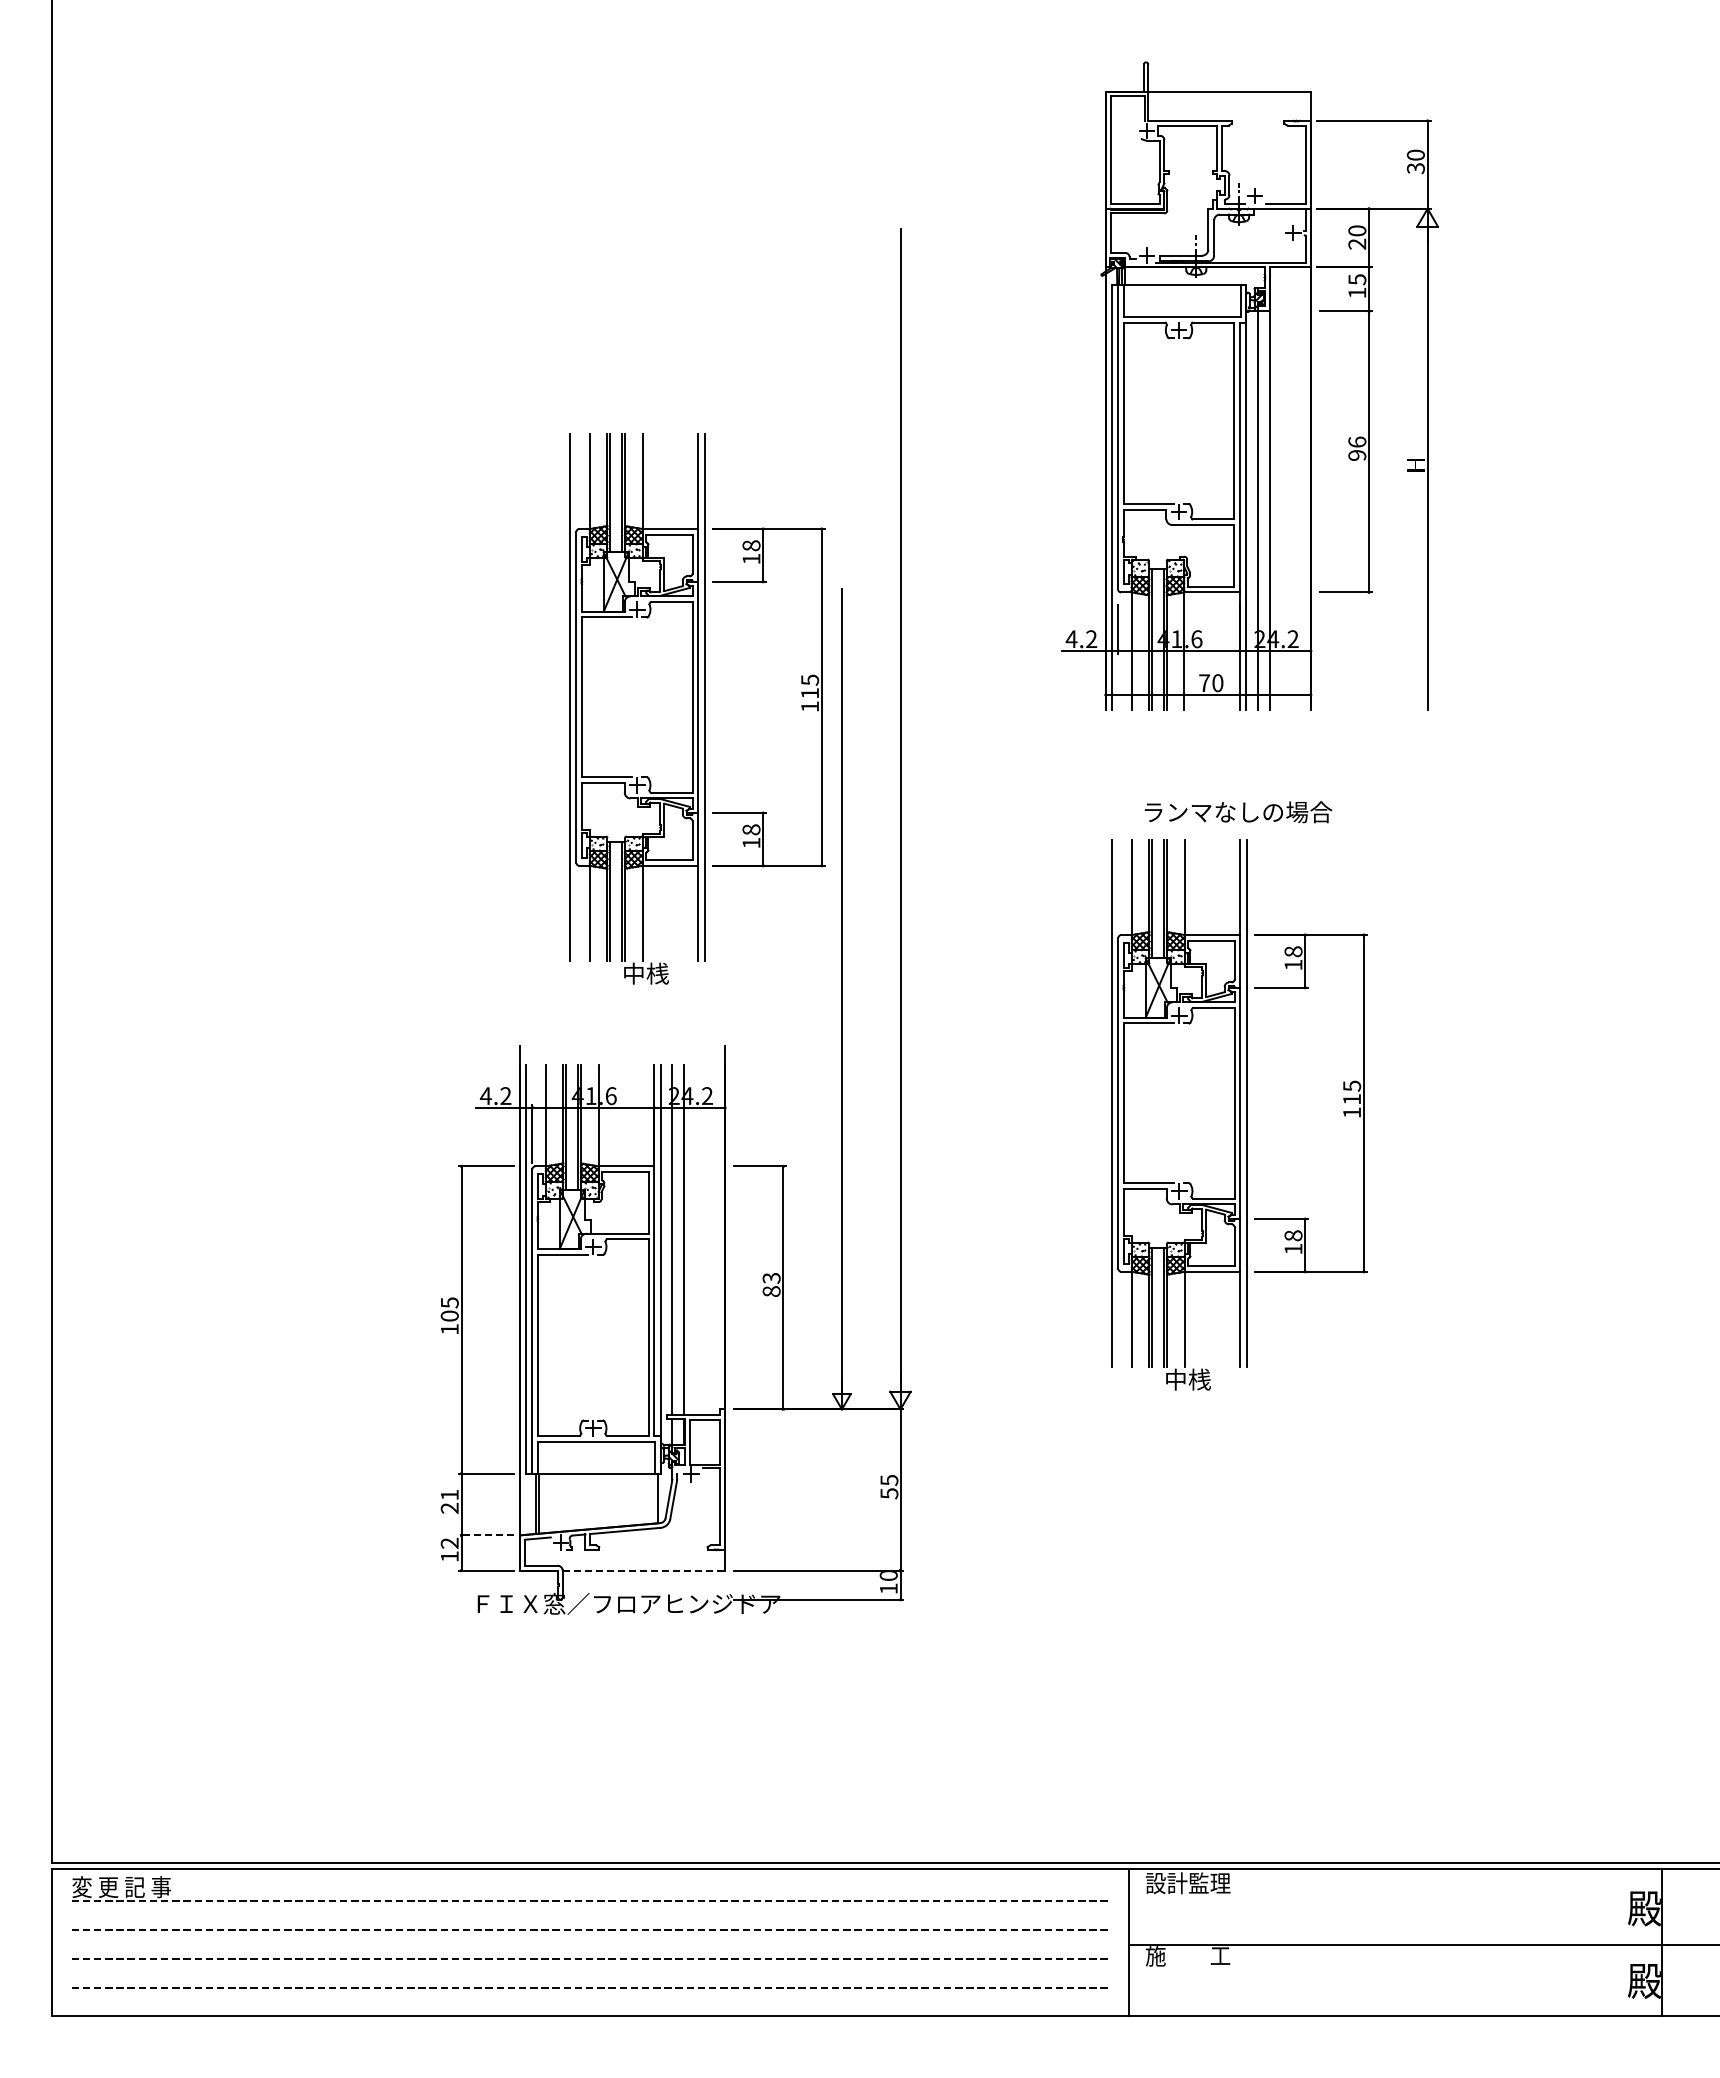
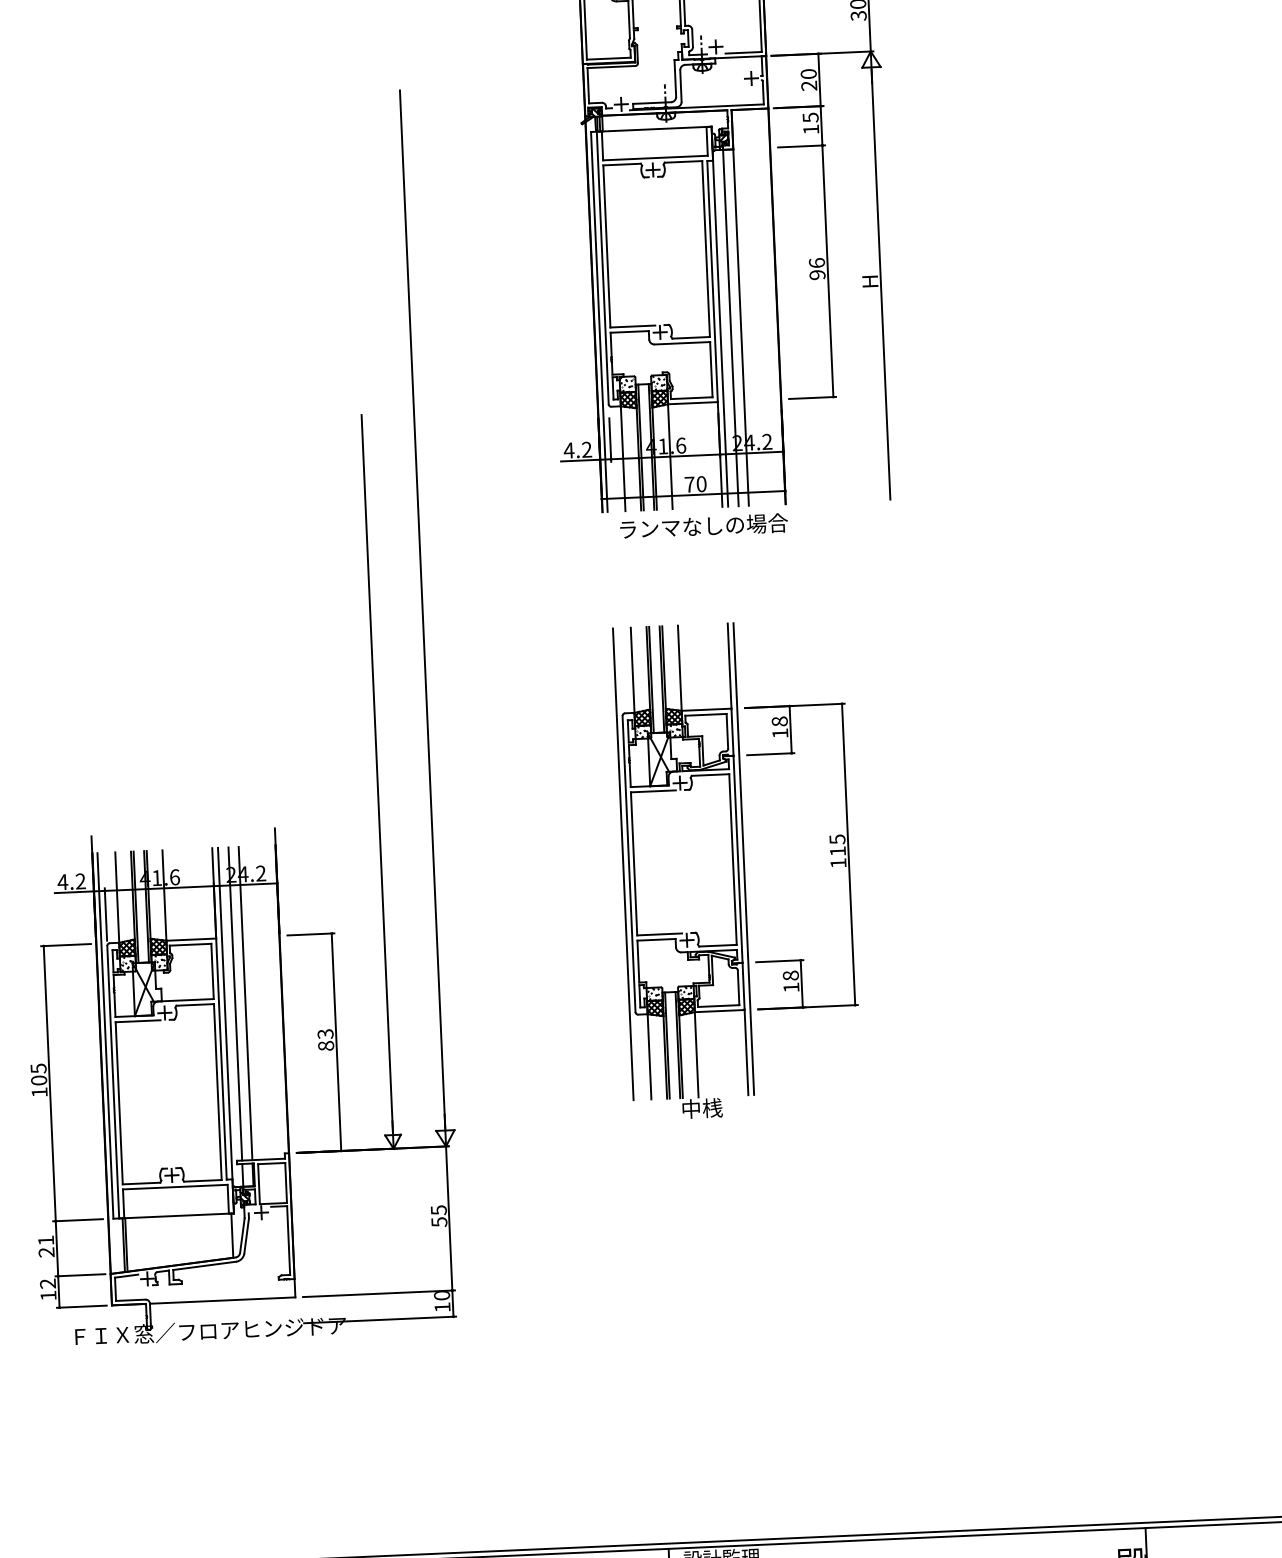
part: (697, 708) -> (237, 527), removed
text: (1238, 812) -> (704, 526), moved
line: (486, 1535) -> (80, 1275), dashed -> solid
line: (644, 1570) -> (223, 1300), dashed -> solid

